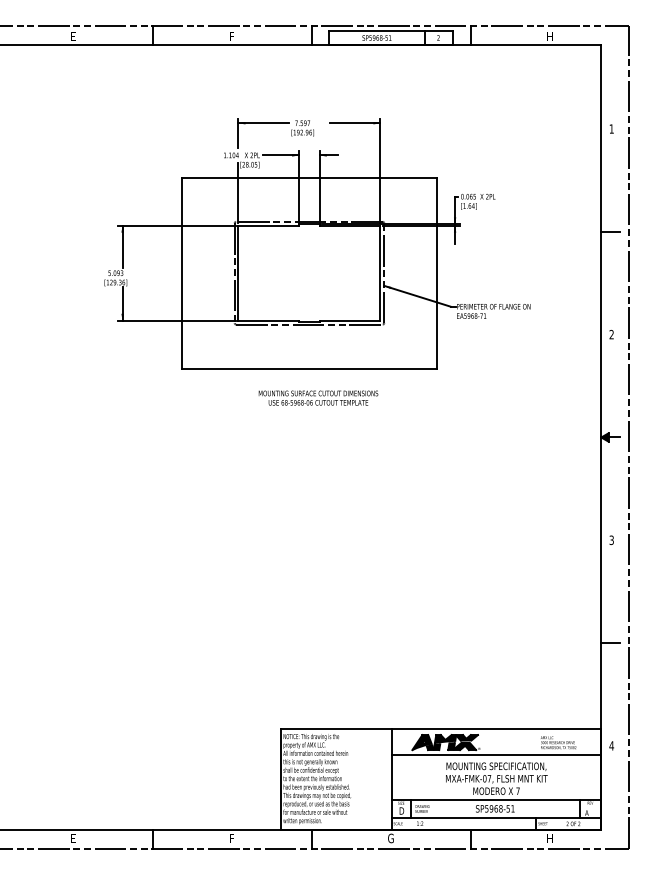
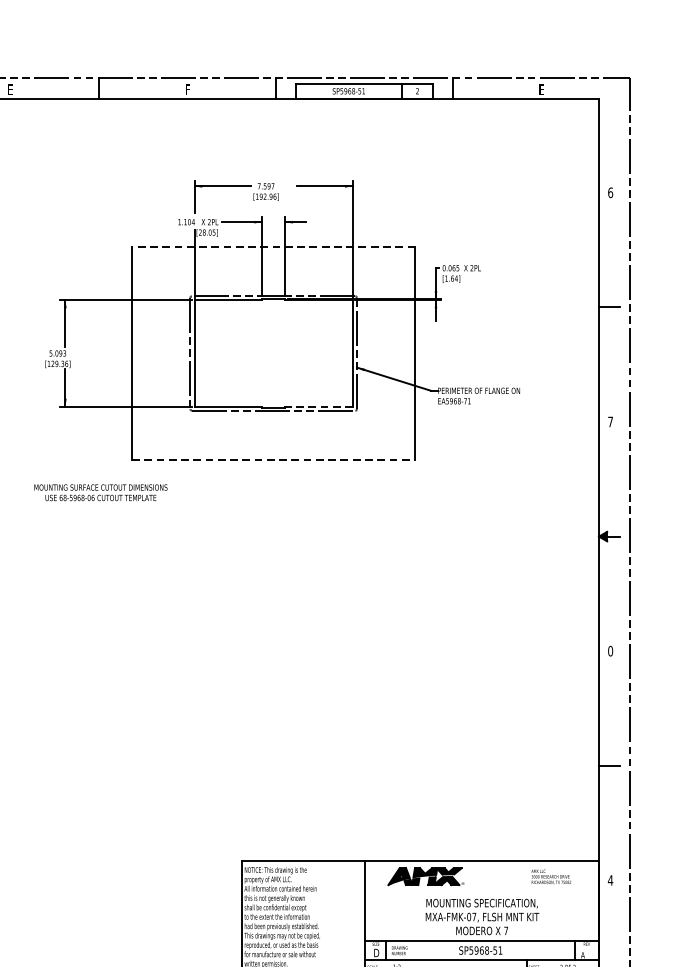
text: (549, 36) -> (541, 89), H -> E
text: (611, 128) -> (610, 192), 1 -> 6
line: (308, 177) -> (272, 246), solid -> dashed
line: (349, 320) -> (318, 406), solid -> dashed
text: (611, 334) -> (610, 421), 2 -> 7
line: (309, 368) -> (273, 459), solid -> dashed
text: (318, 397) -> (100, 492), moved
text: (611, 539) -> (610, 650), 3 -> 0
line: (496, 754) -> (482, 889), removed

